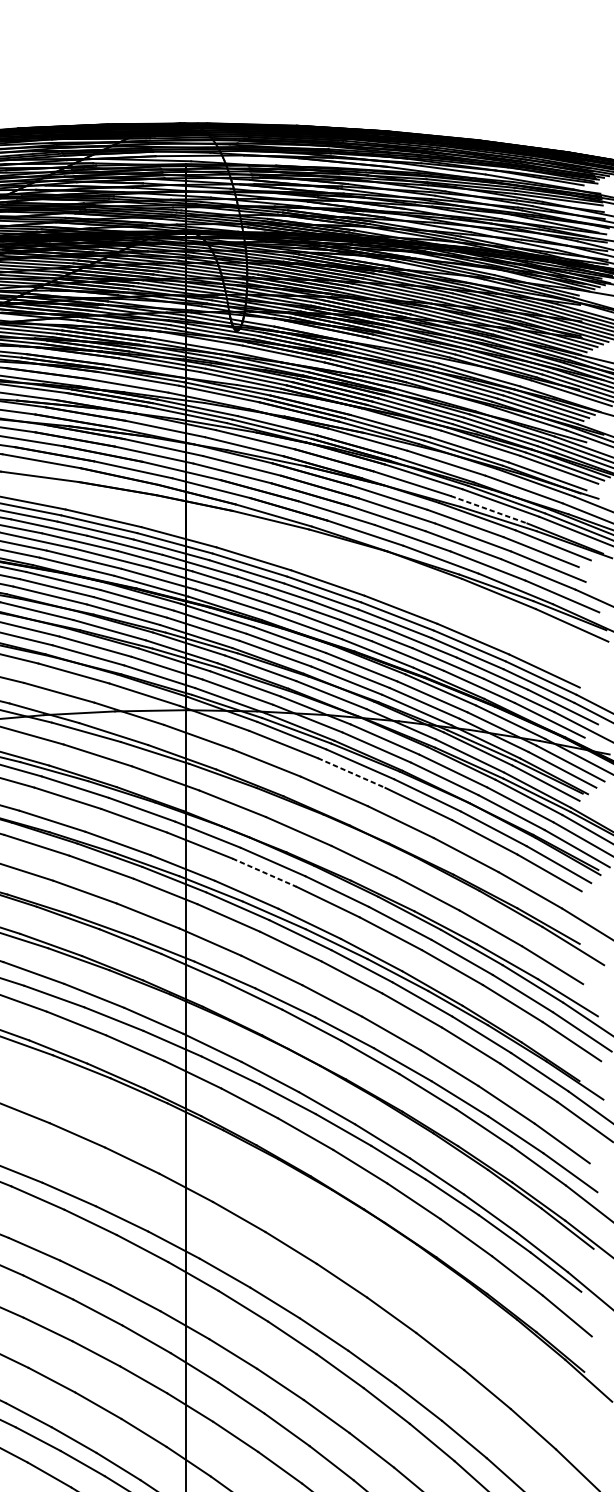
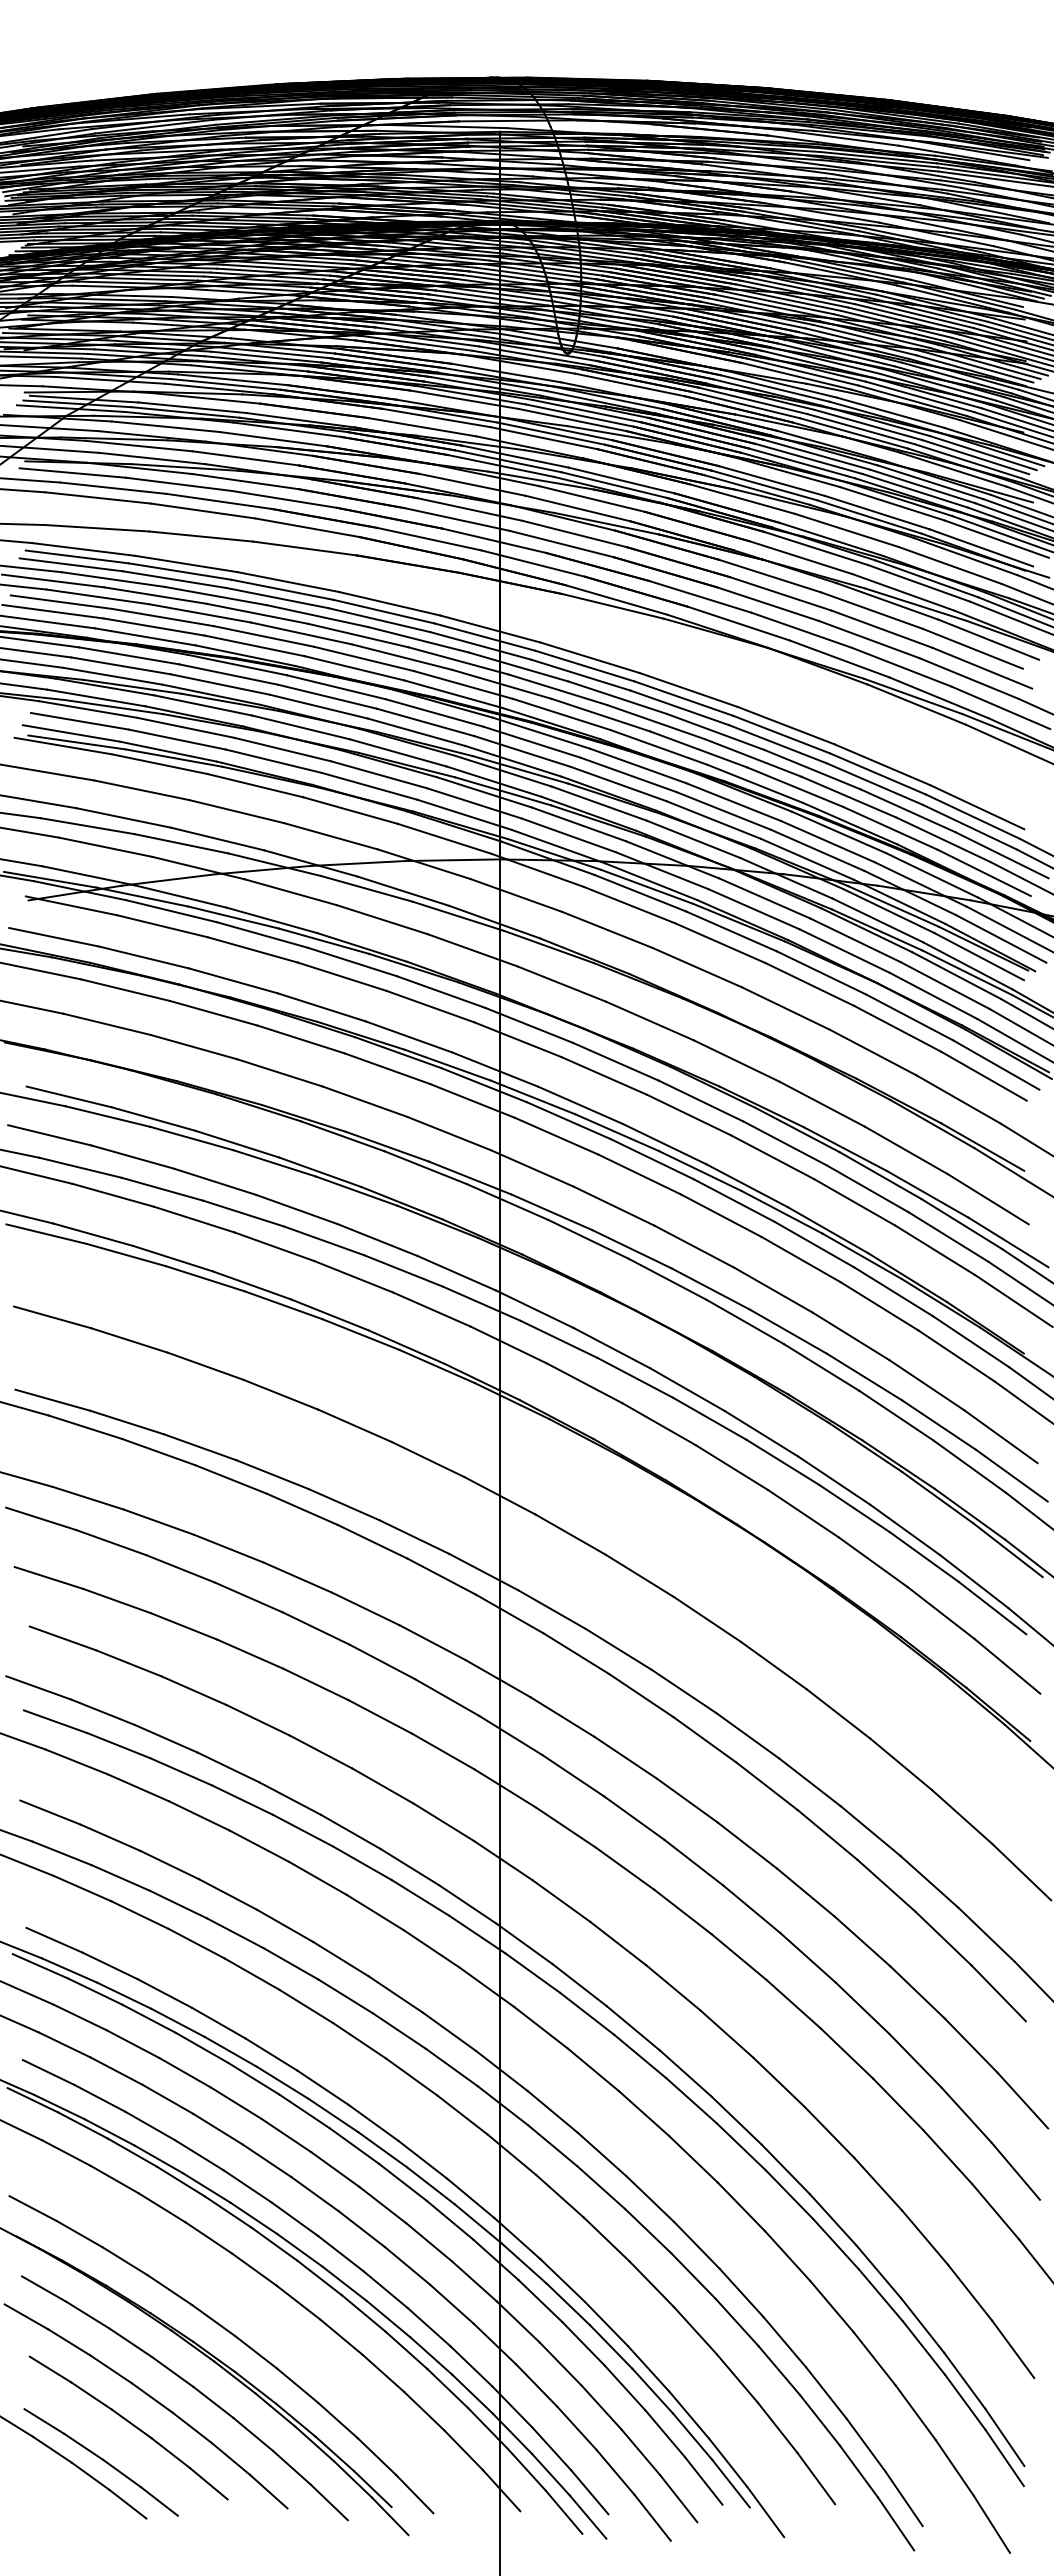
line: (489, 509) -> (903, 592), dashed -> solid
line: (351, 773) -> (720, 943), dashed -> solid
line: (264, 872) -> (604, 1075), dashed -> solid

